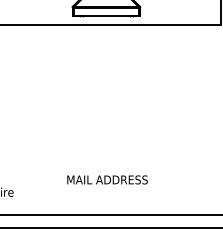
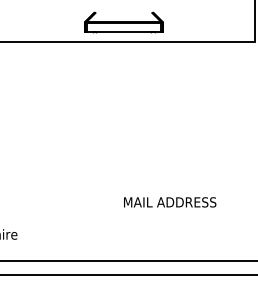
text: (107, 180) -> (170, 202), moved

